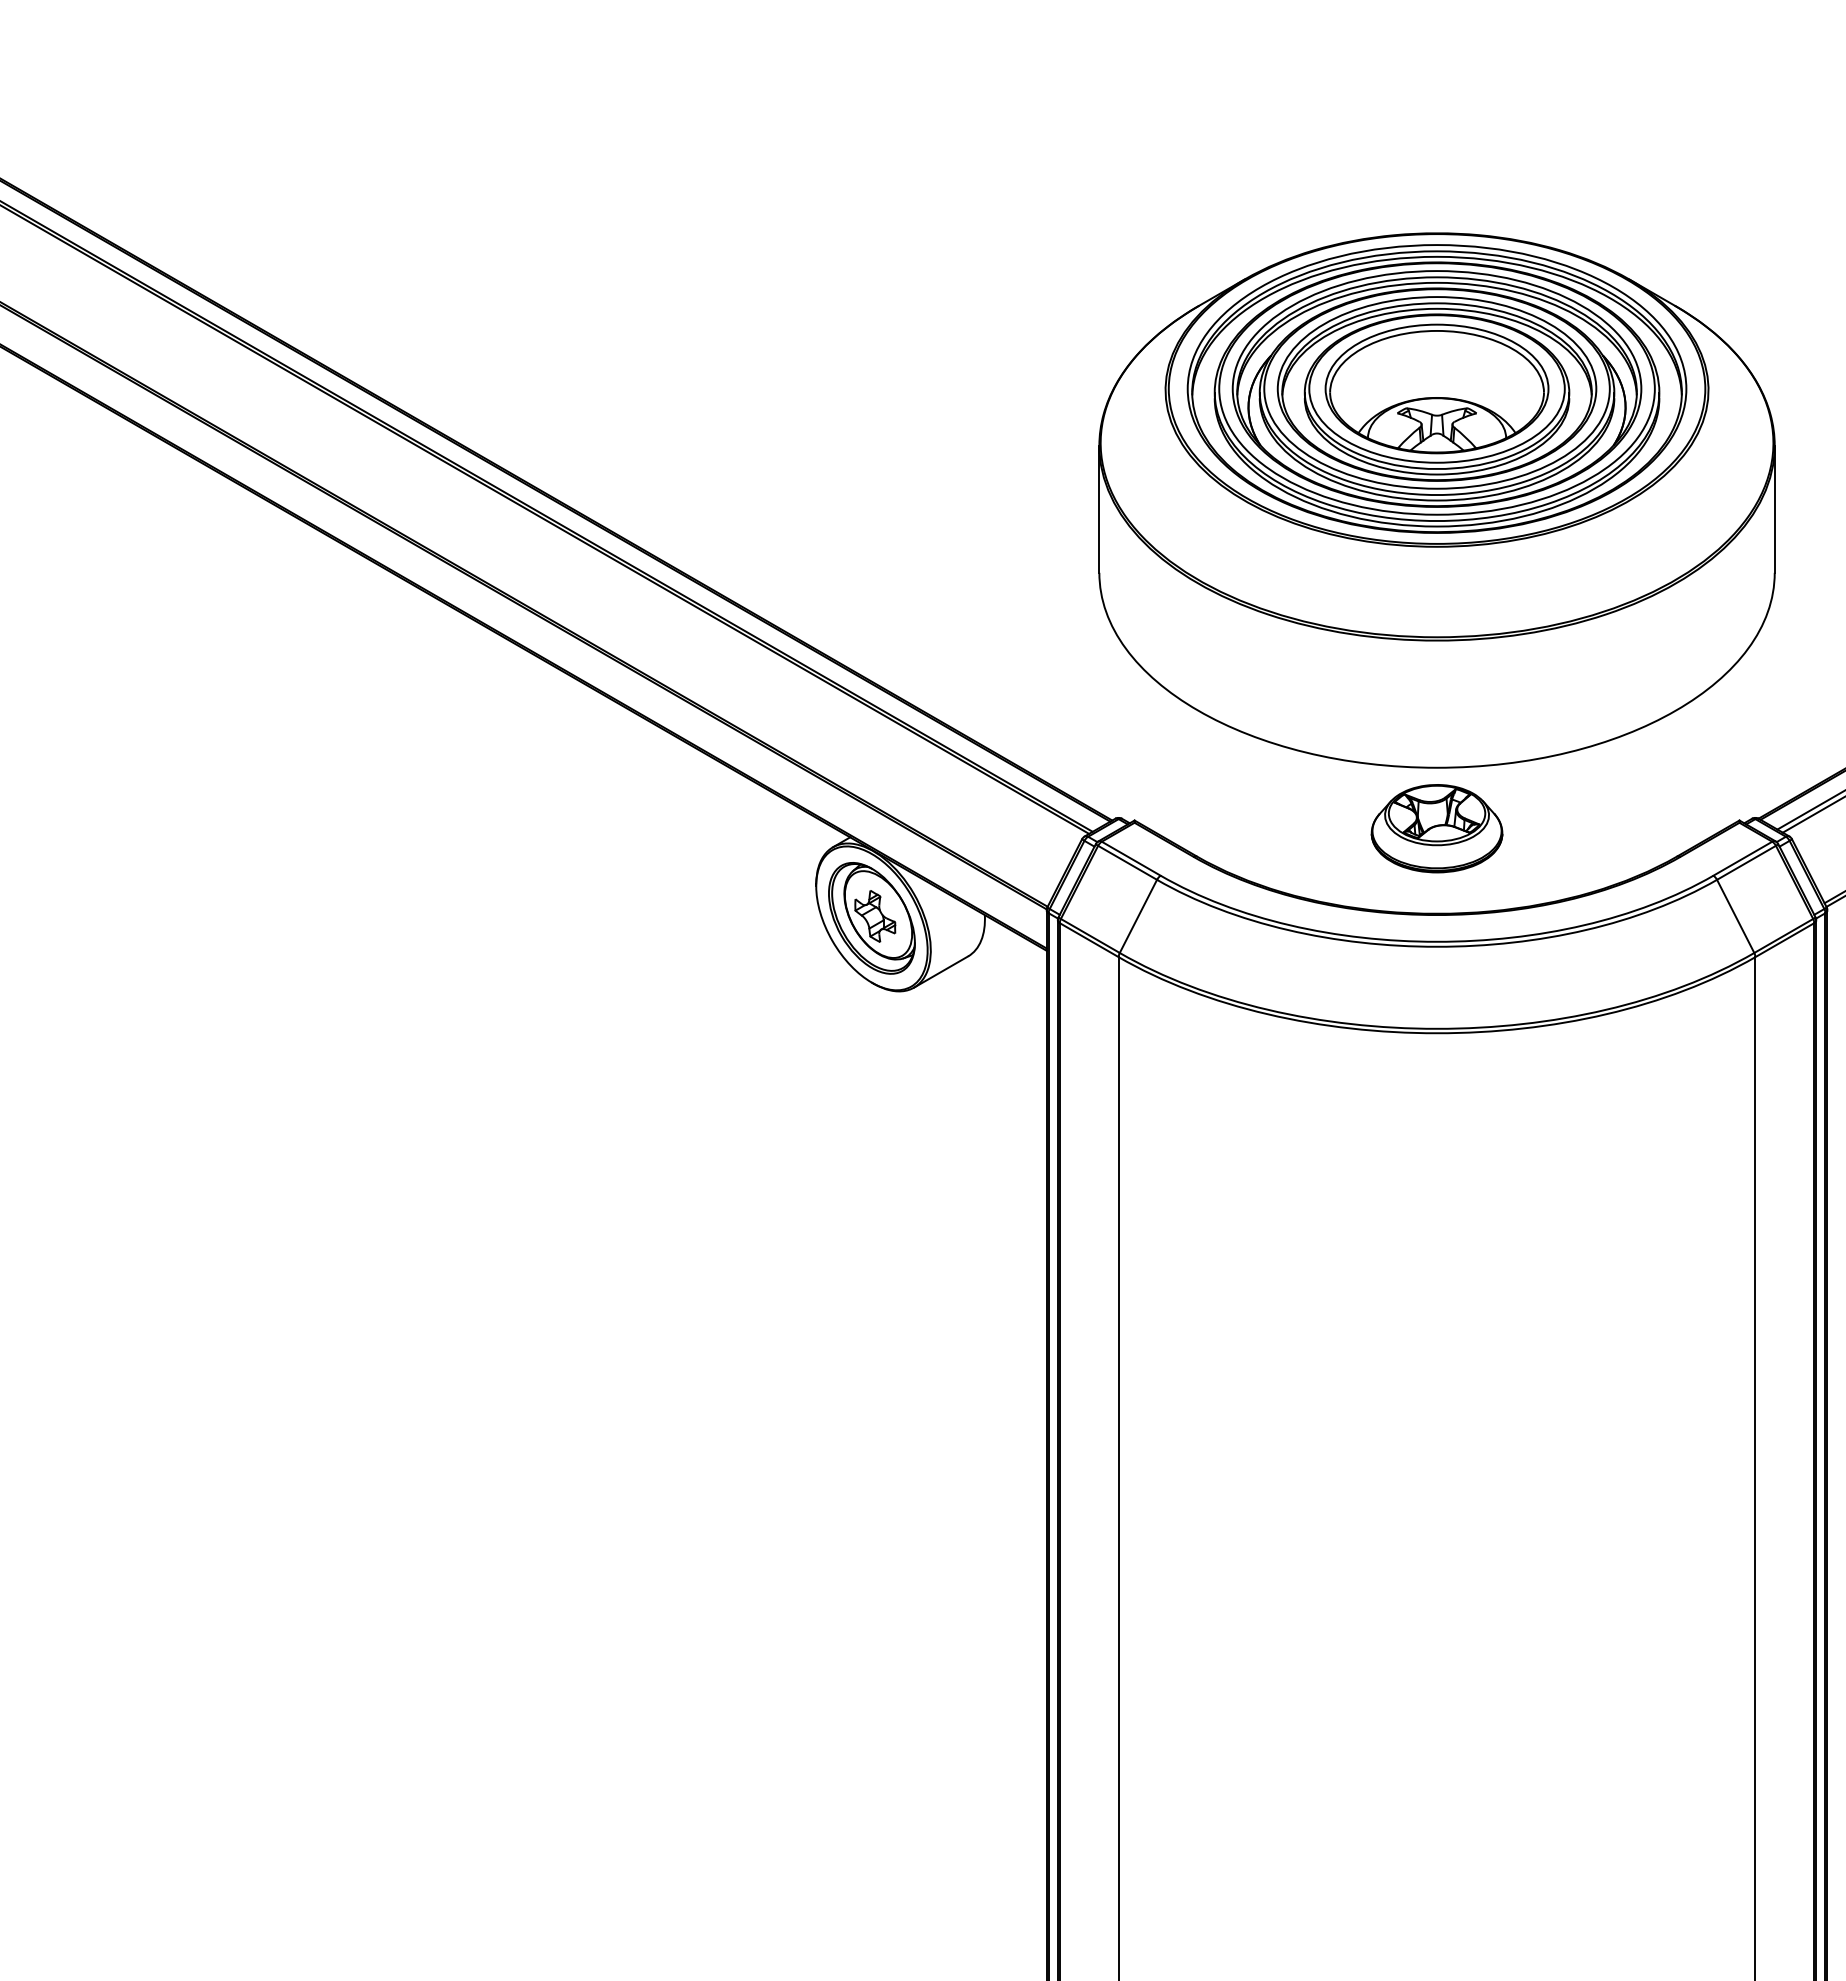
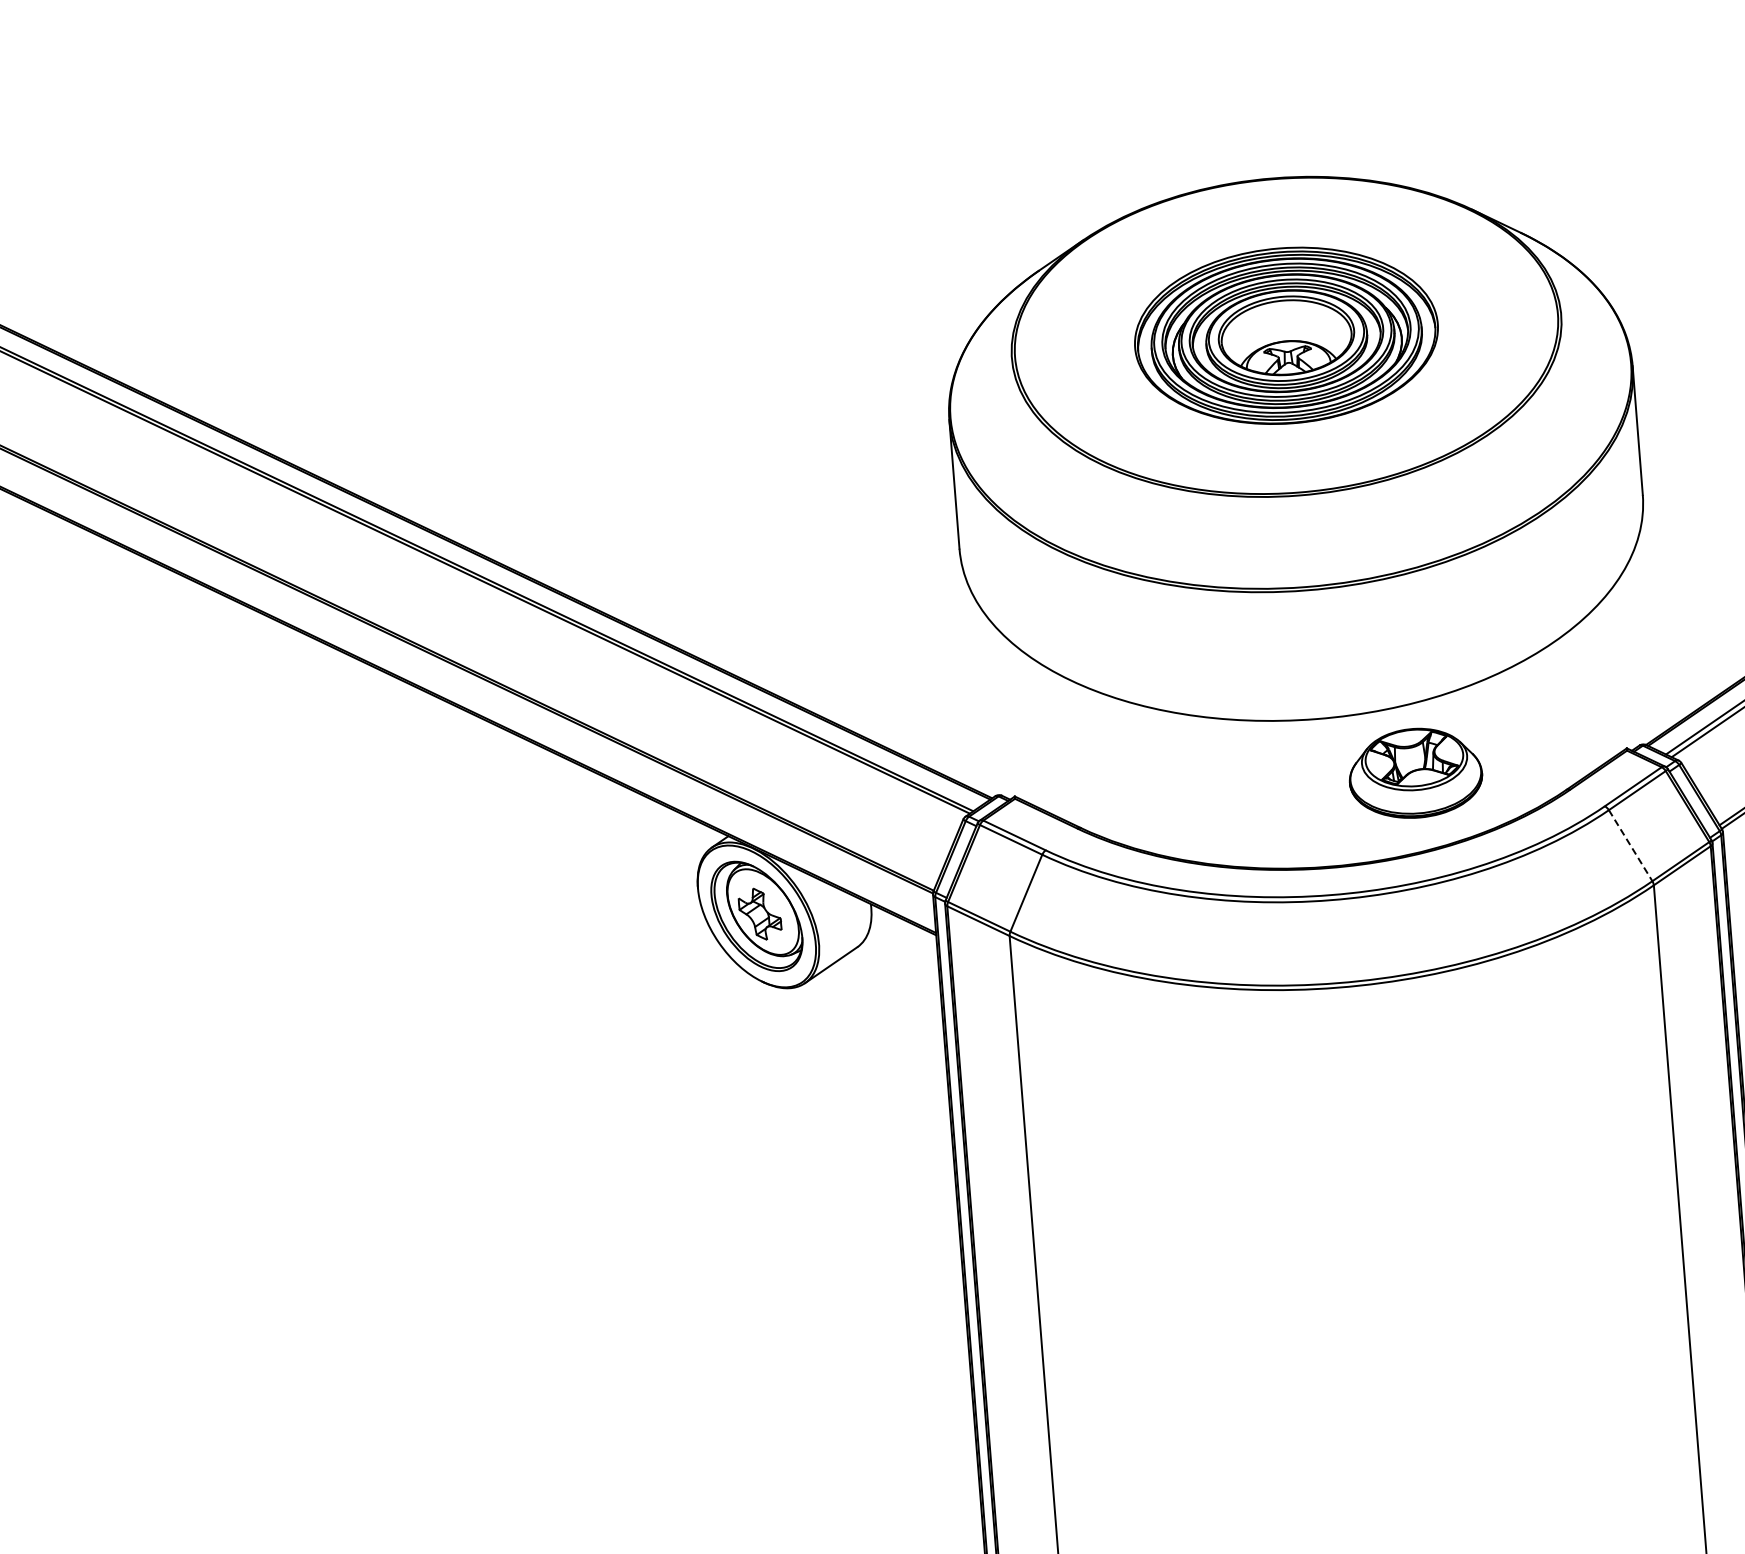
part: (1436, 388) -> (1285, 335), size x0.6
part: (1436, 828) -> (1415, 773), moved
line: (1735, 916) -> (1630, 845), solid -> dashed

